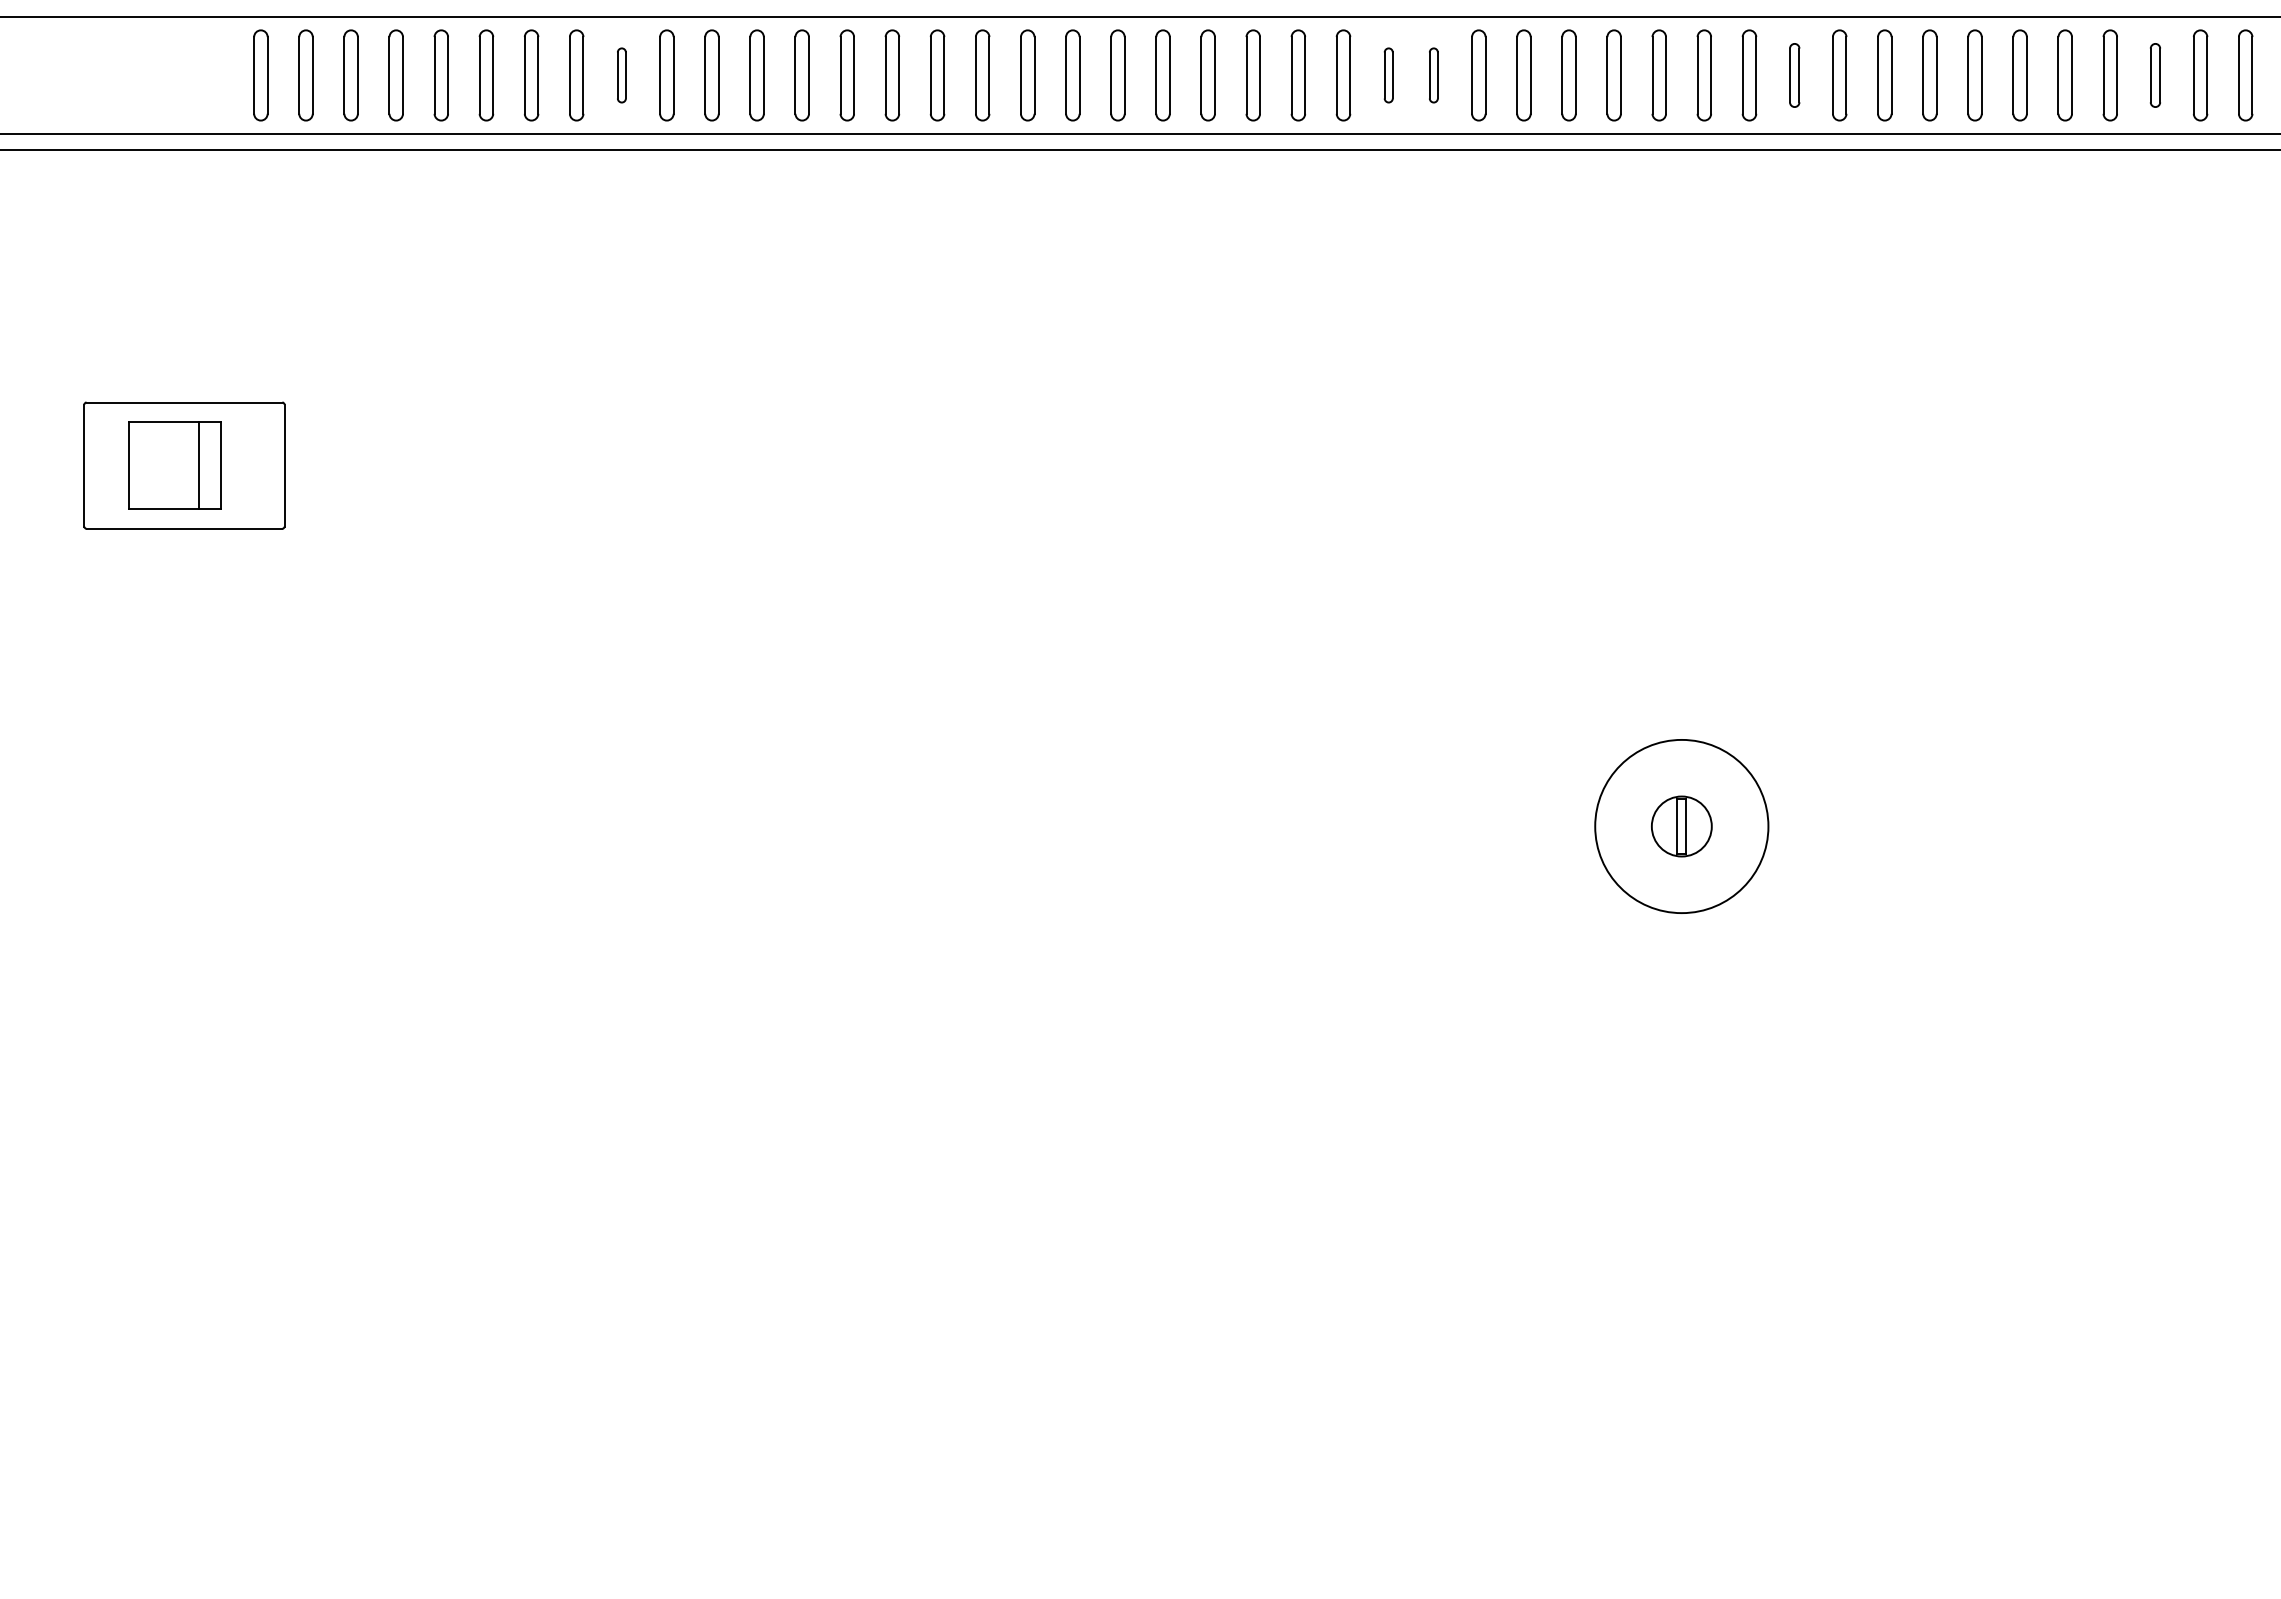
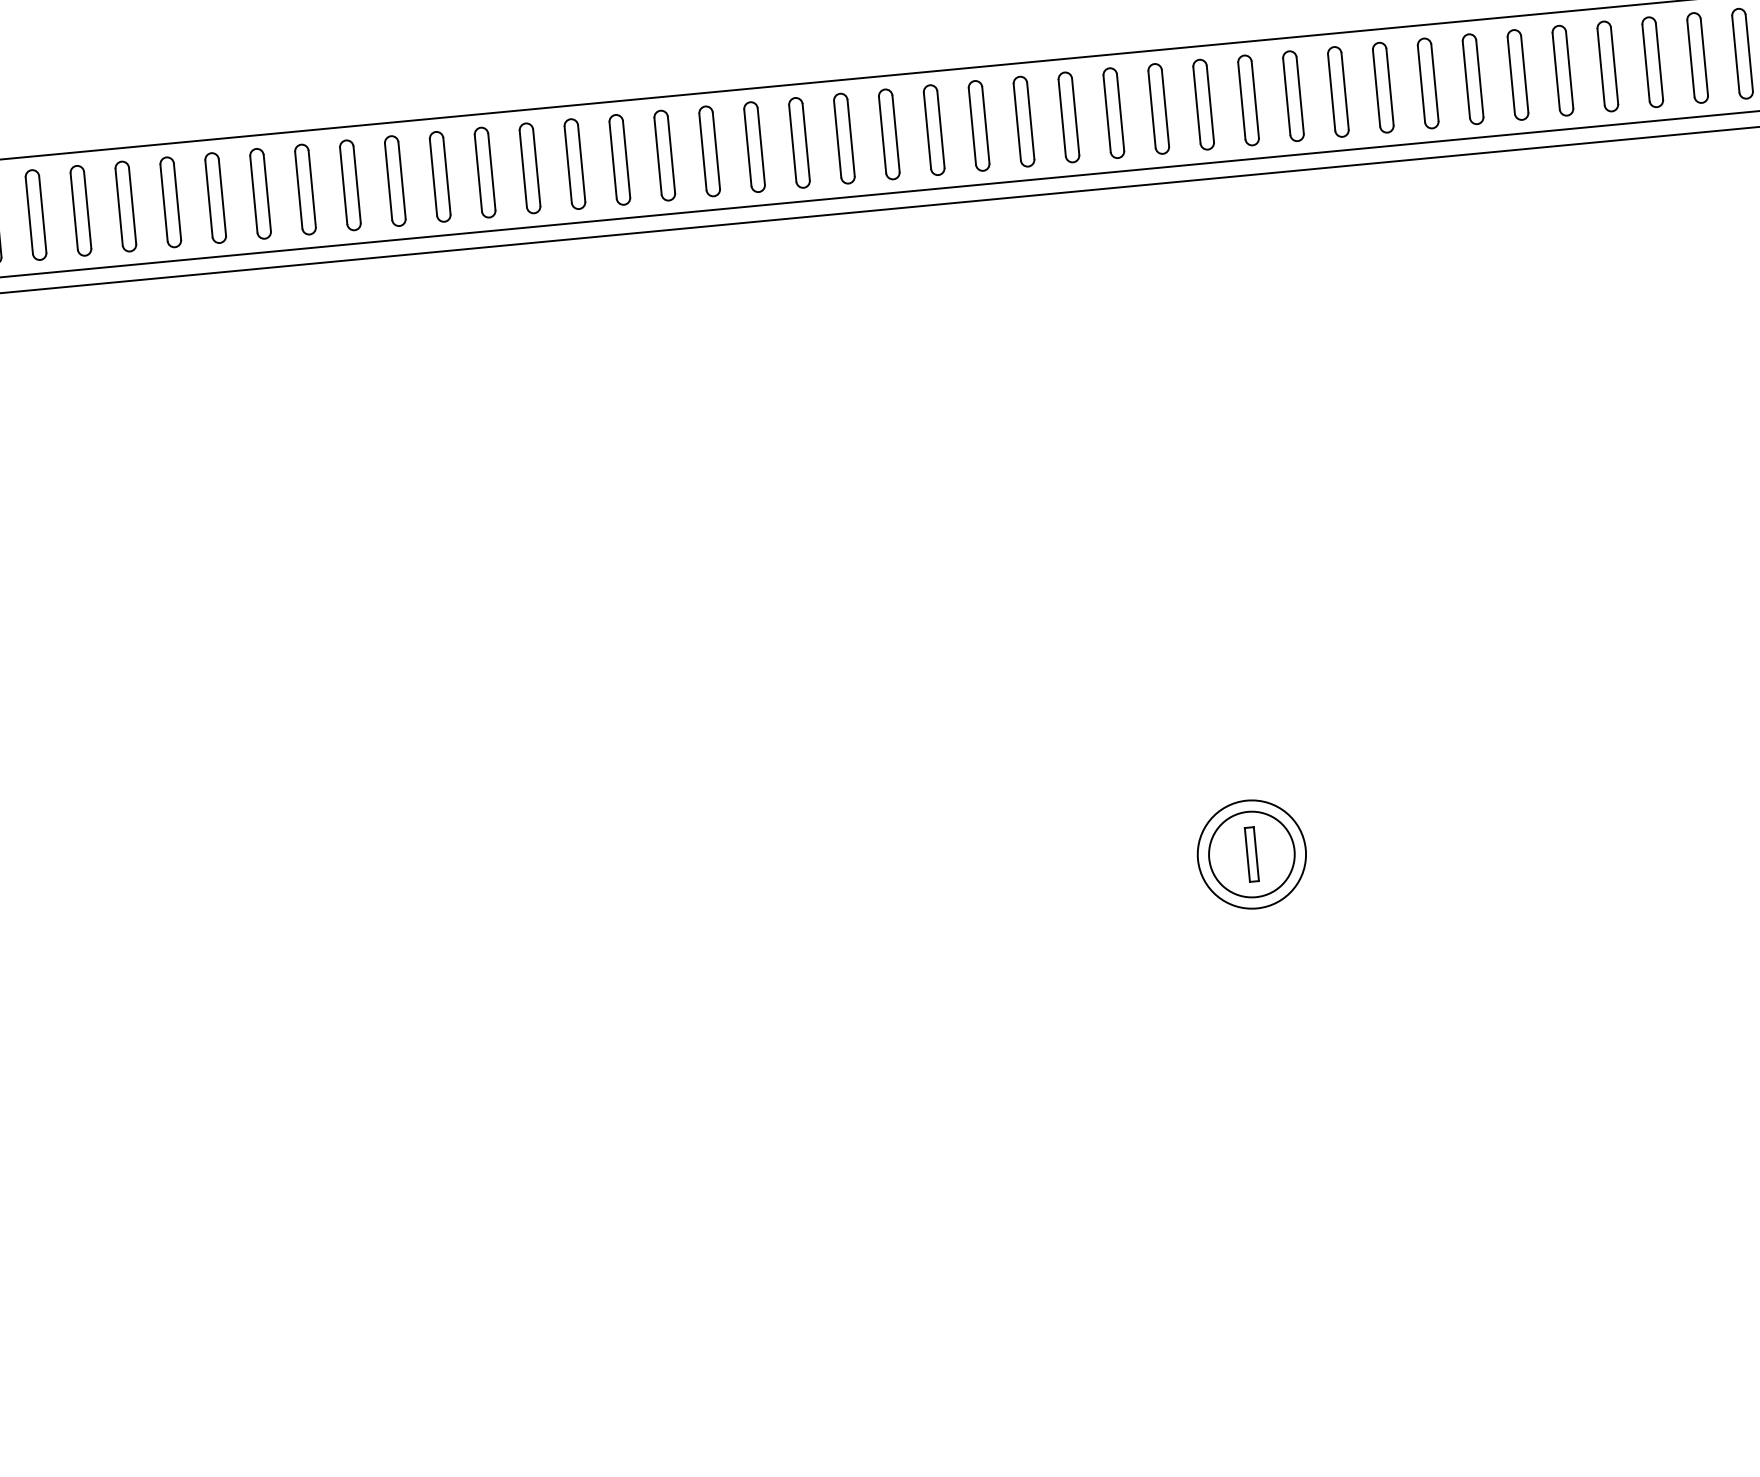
part: (621, 75) -> (125, 206), size x1.67
part: (1388, 75) -> (889, 134), size x1.67
part: (1433, 75) -> (933, 130), size x1.67
part: (1794, 75) -> (1293, 96), size x1.43
part: (2155, 75) -> (1652, 62), size x1.43
circle: (1681, 826) -> (1251, 854), size x0.62
circle: (1681, 826) -> (1251, 854), size x1.43

